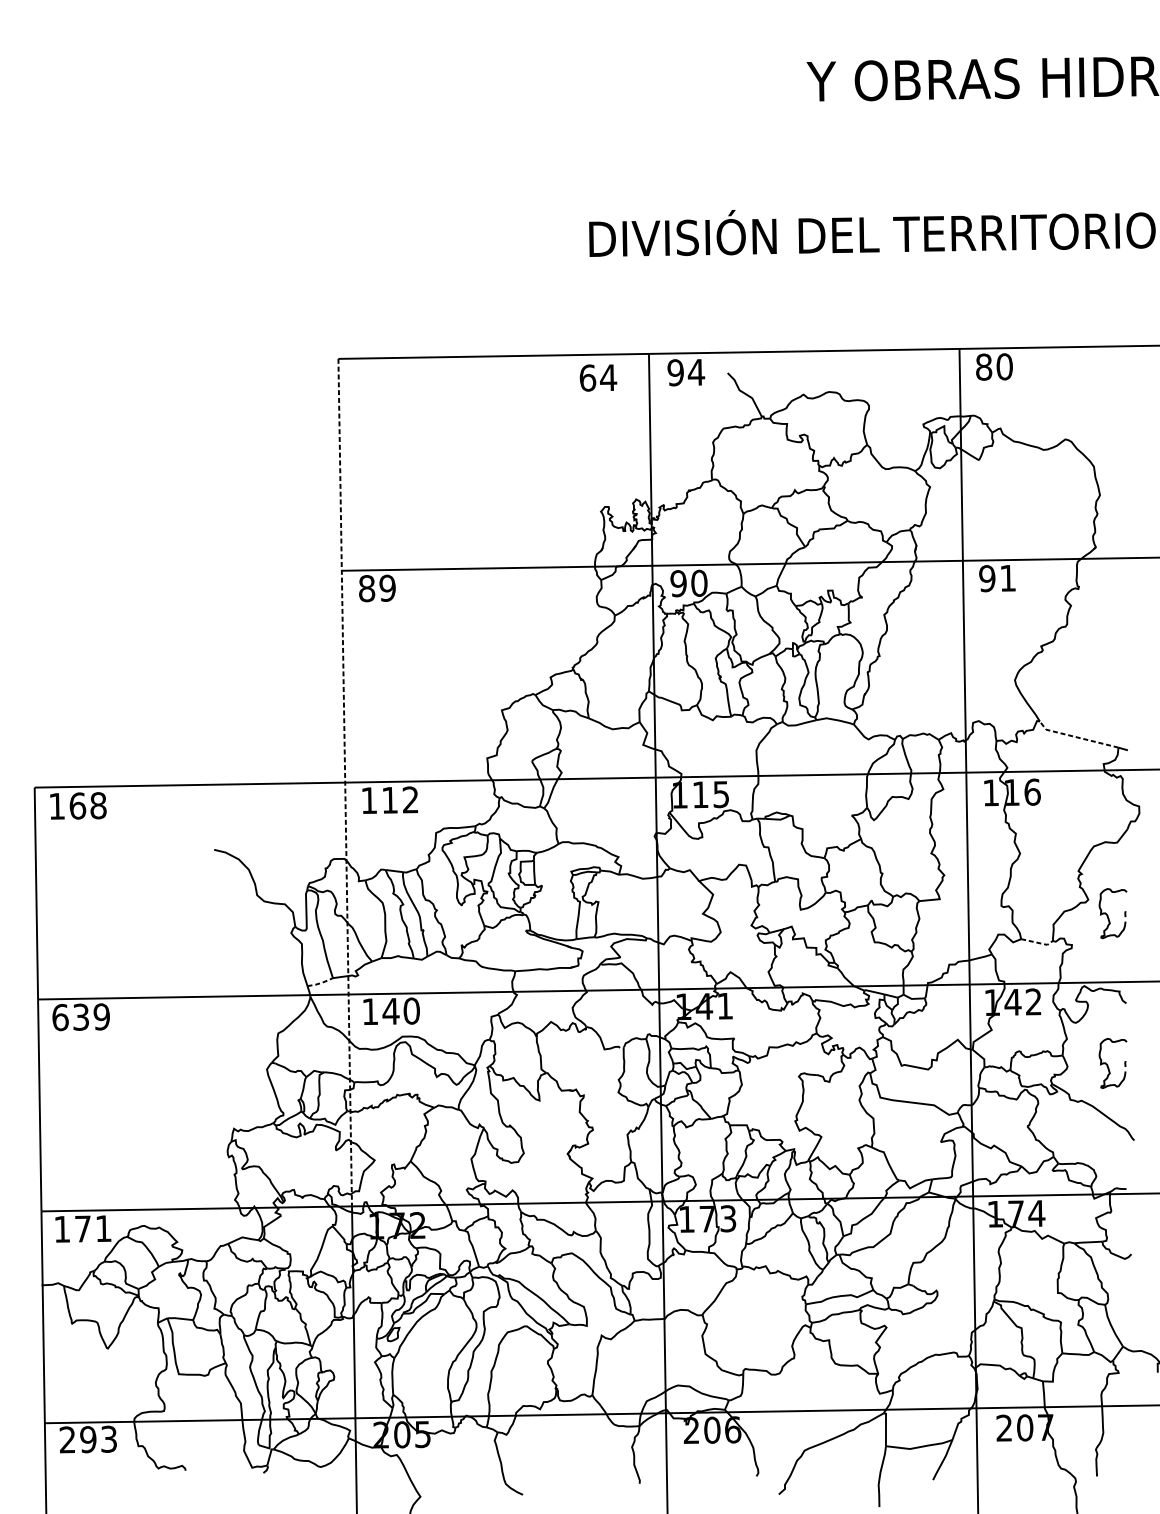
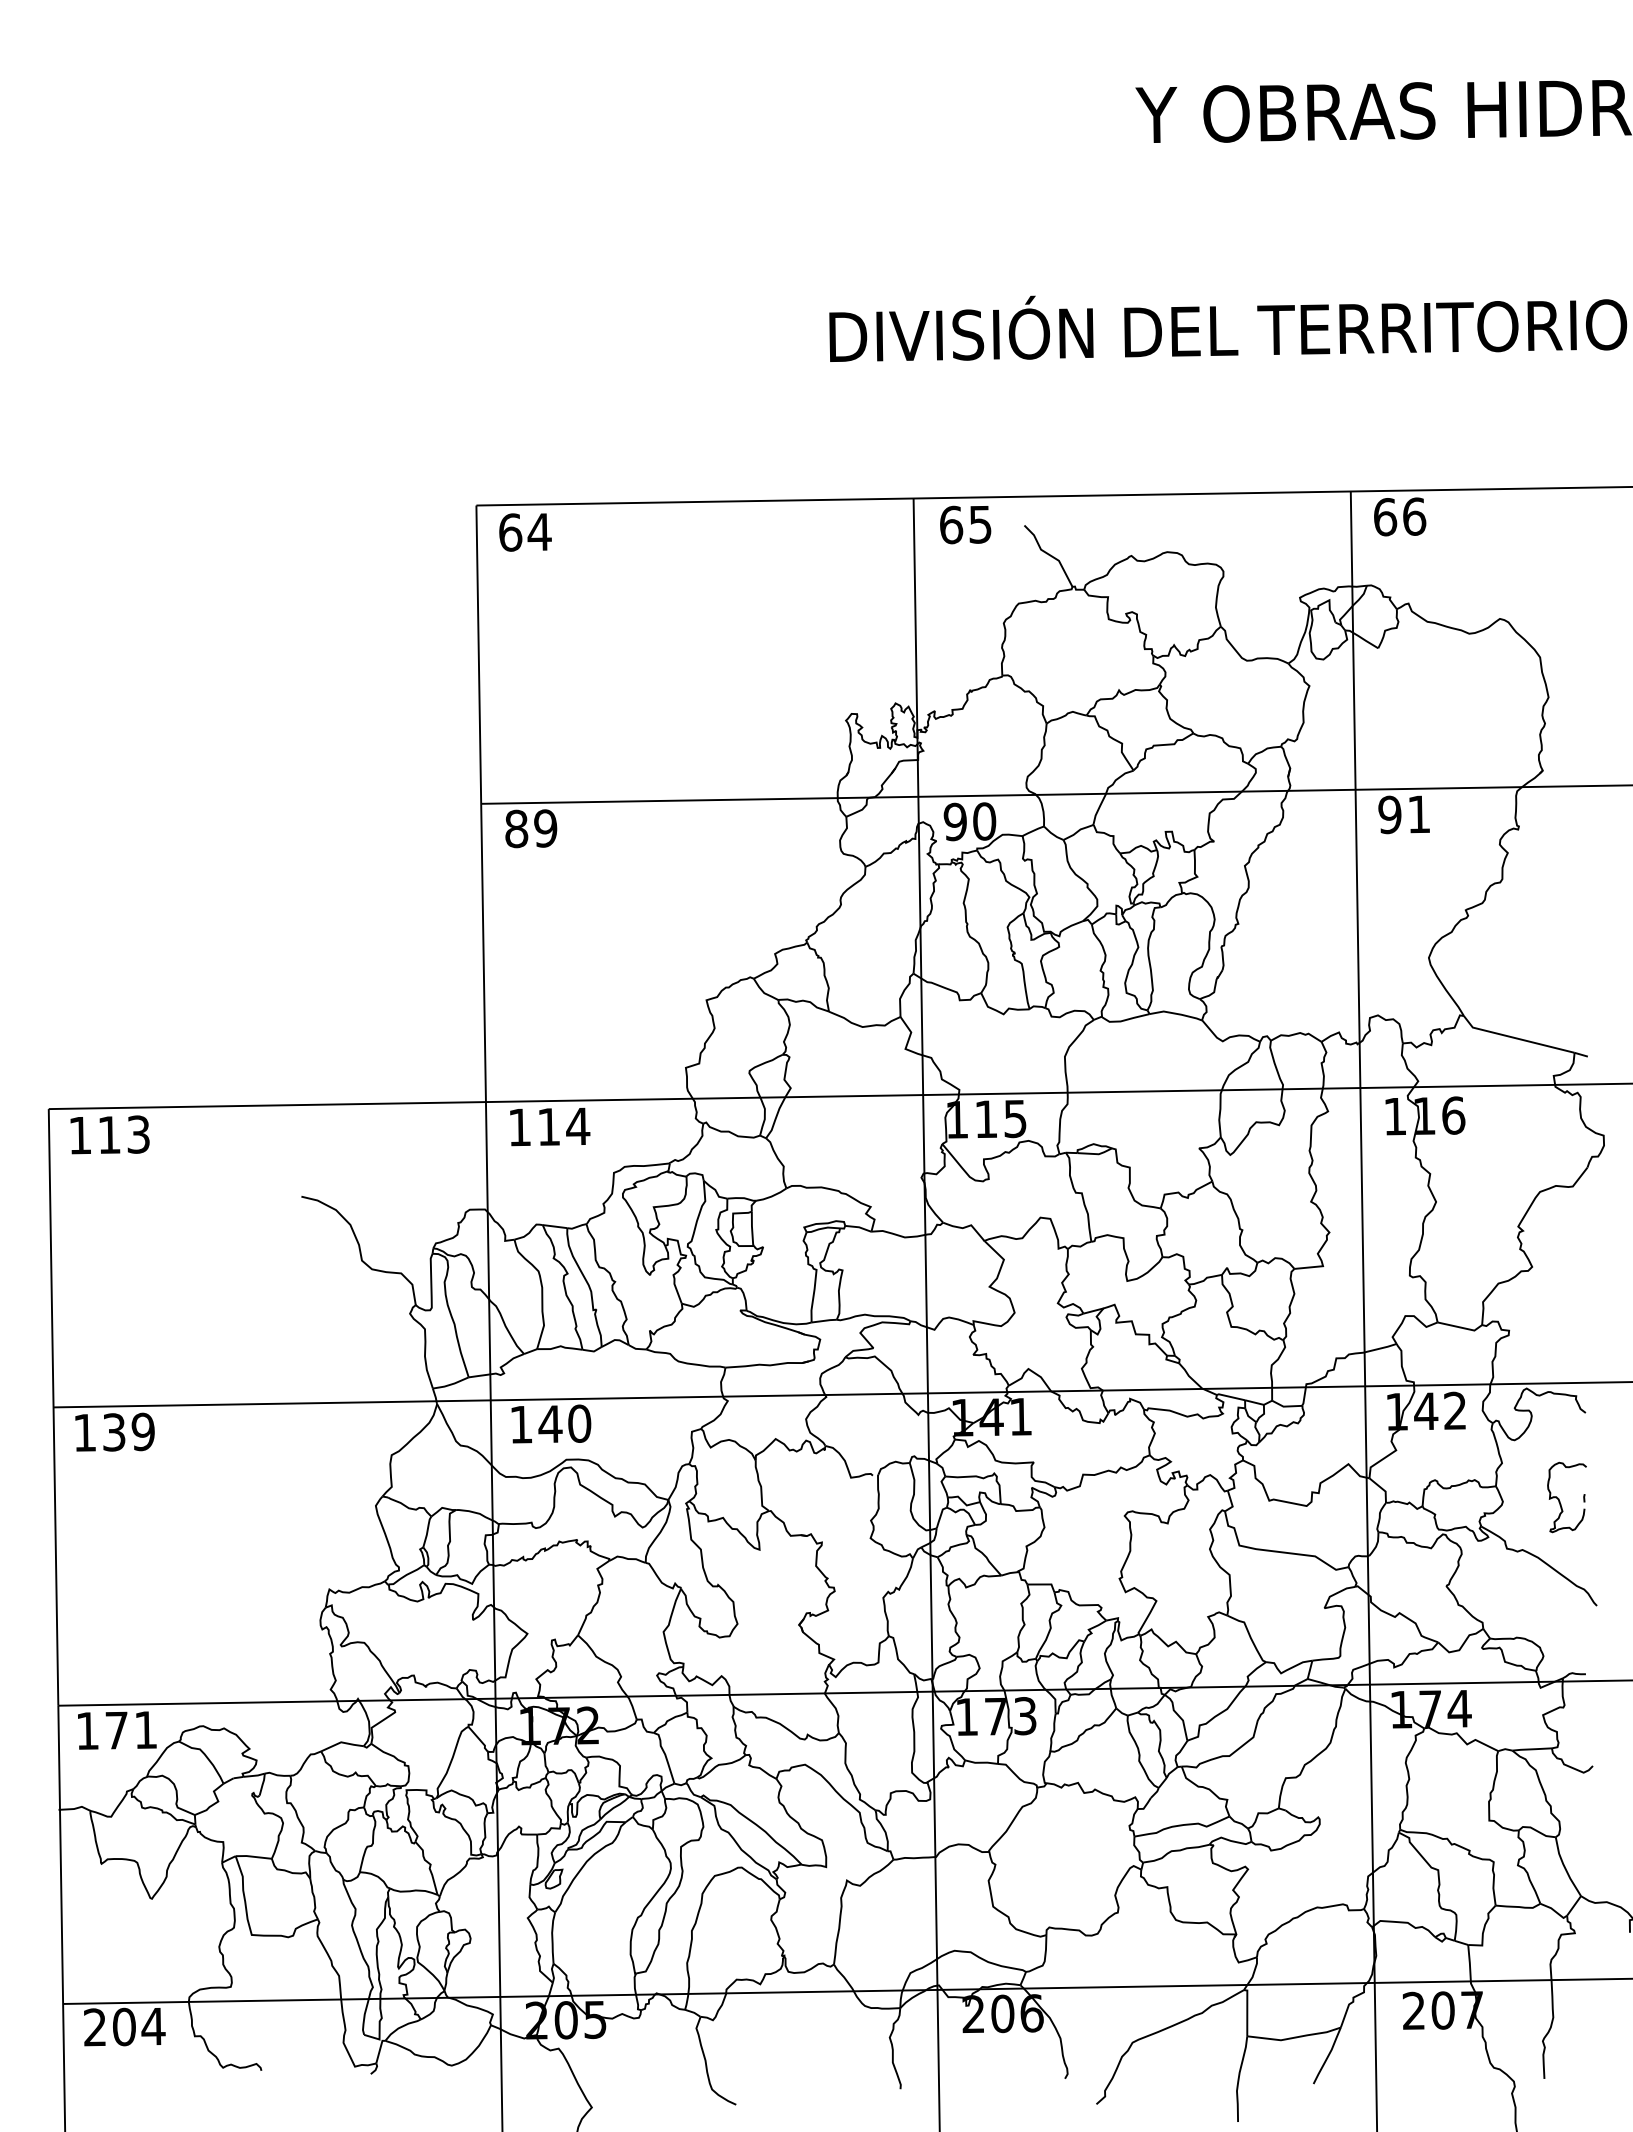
text: (994, 366) -> (1400, 516), 80 -> 66
text: (685, 372) -> (965, 524), 94 -> 65
text: (598, 378) -> (525, 532), moved
line: (1076, 737) -> (1515, 1038), dashed -> solid
line: (344, 782) -> (485, 1102), dashed -> solid
text: (410, 799) -> (578, 1126), 112 -> 114
text: (88, 805) -> (124, 1134), 168 -> 113
part: (1107, 914) -> (1559, 1287), removed
line: (1038, 942) -> (1461, 1327), dashed -> solid
line: (320, 983) -> (451, 1384), dashed -> solid
text: (60, 1017) -> (84, 1432), 639 -> 139
text: (98, 1439) -> (138, 2026), 293 -> 204

